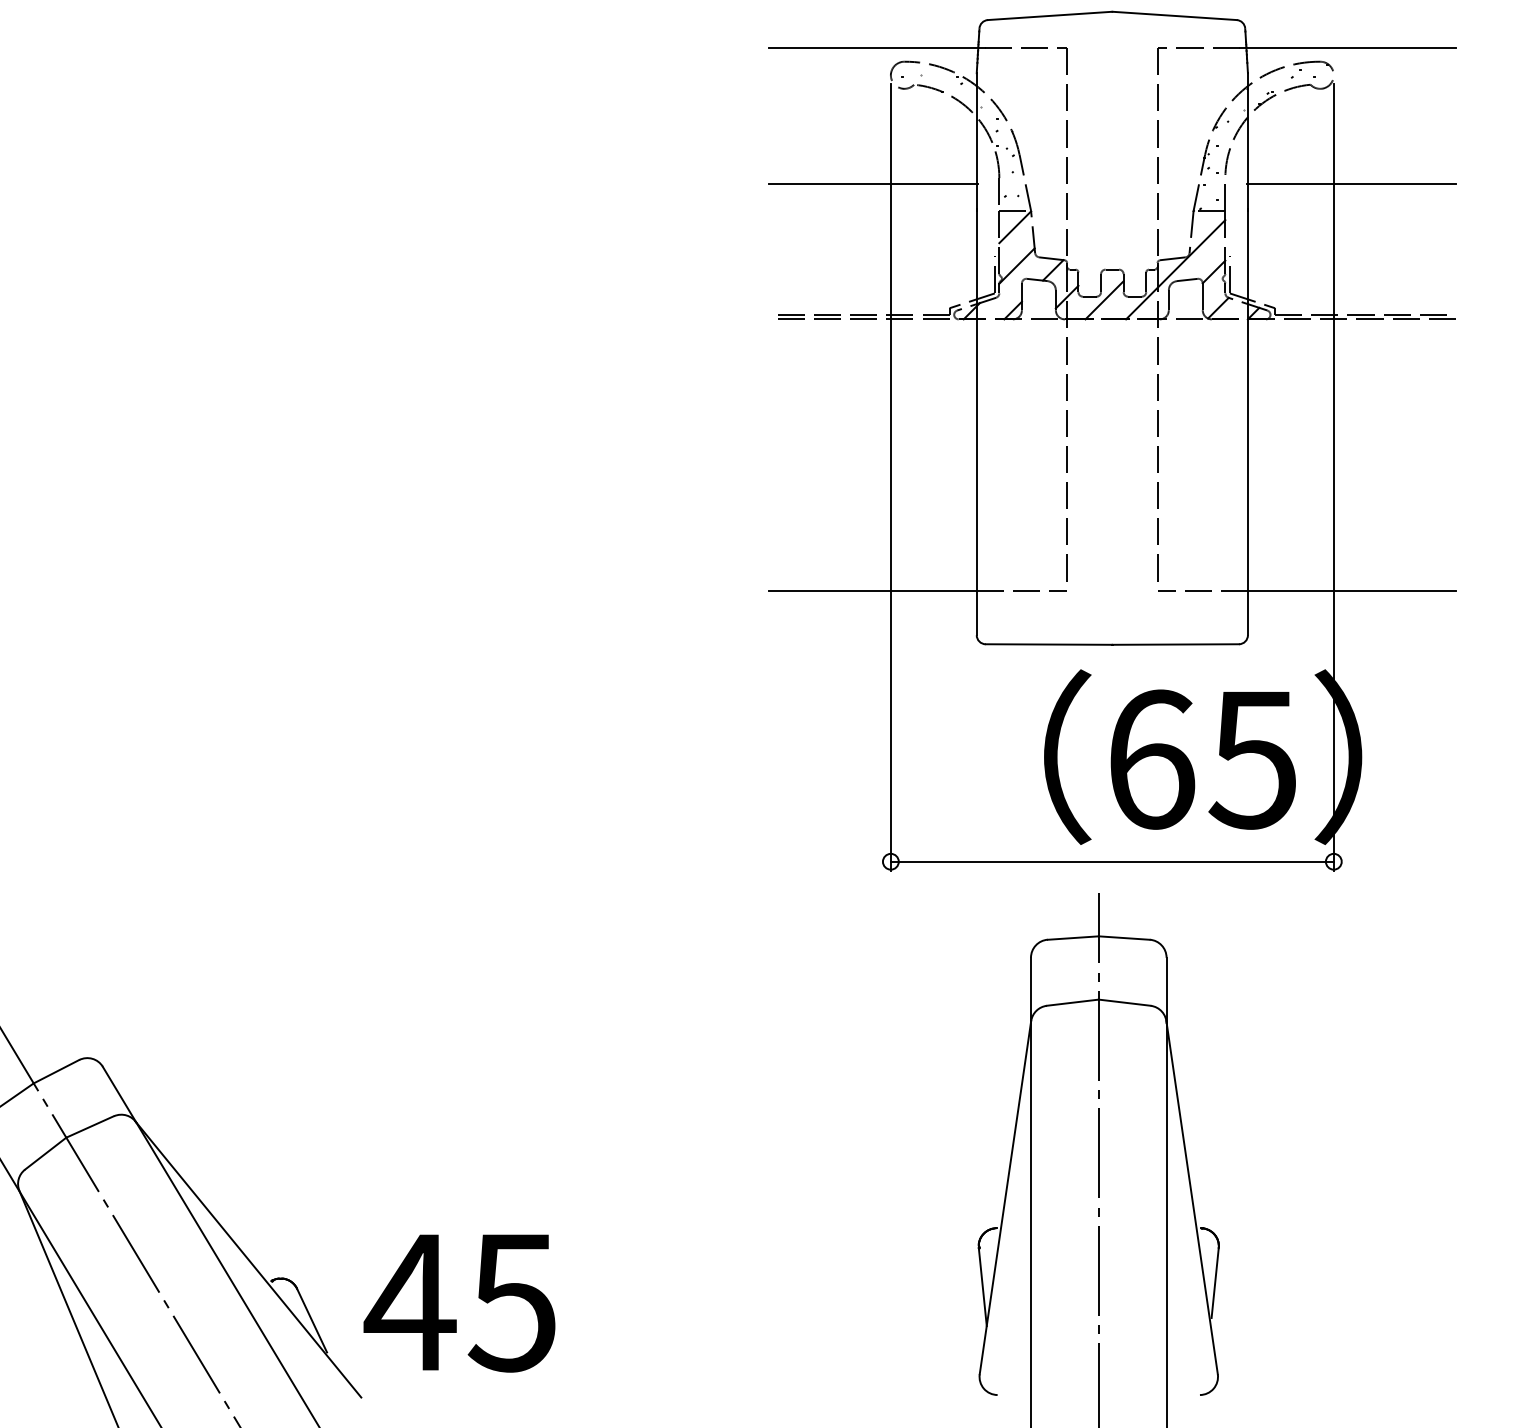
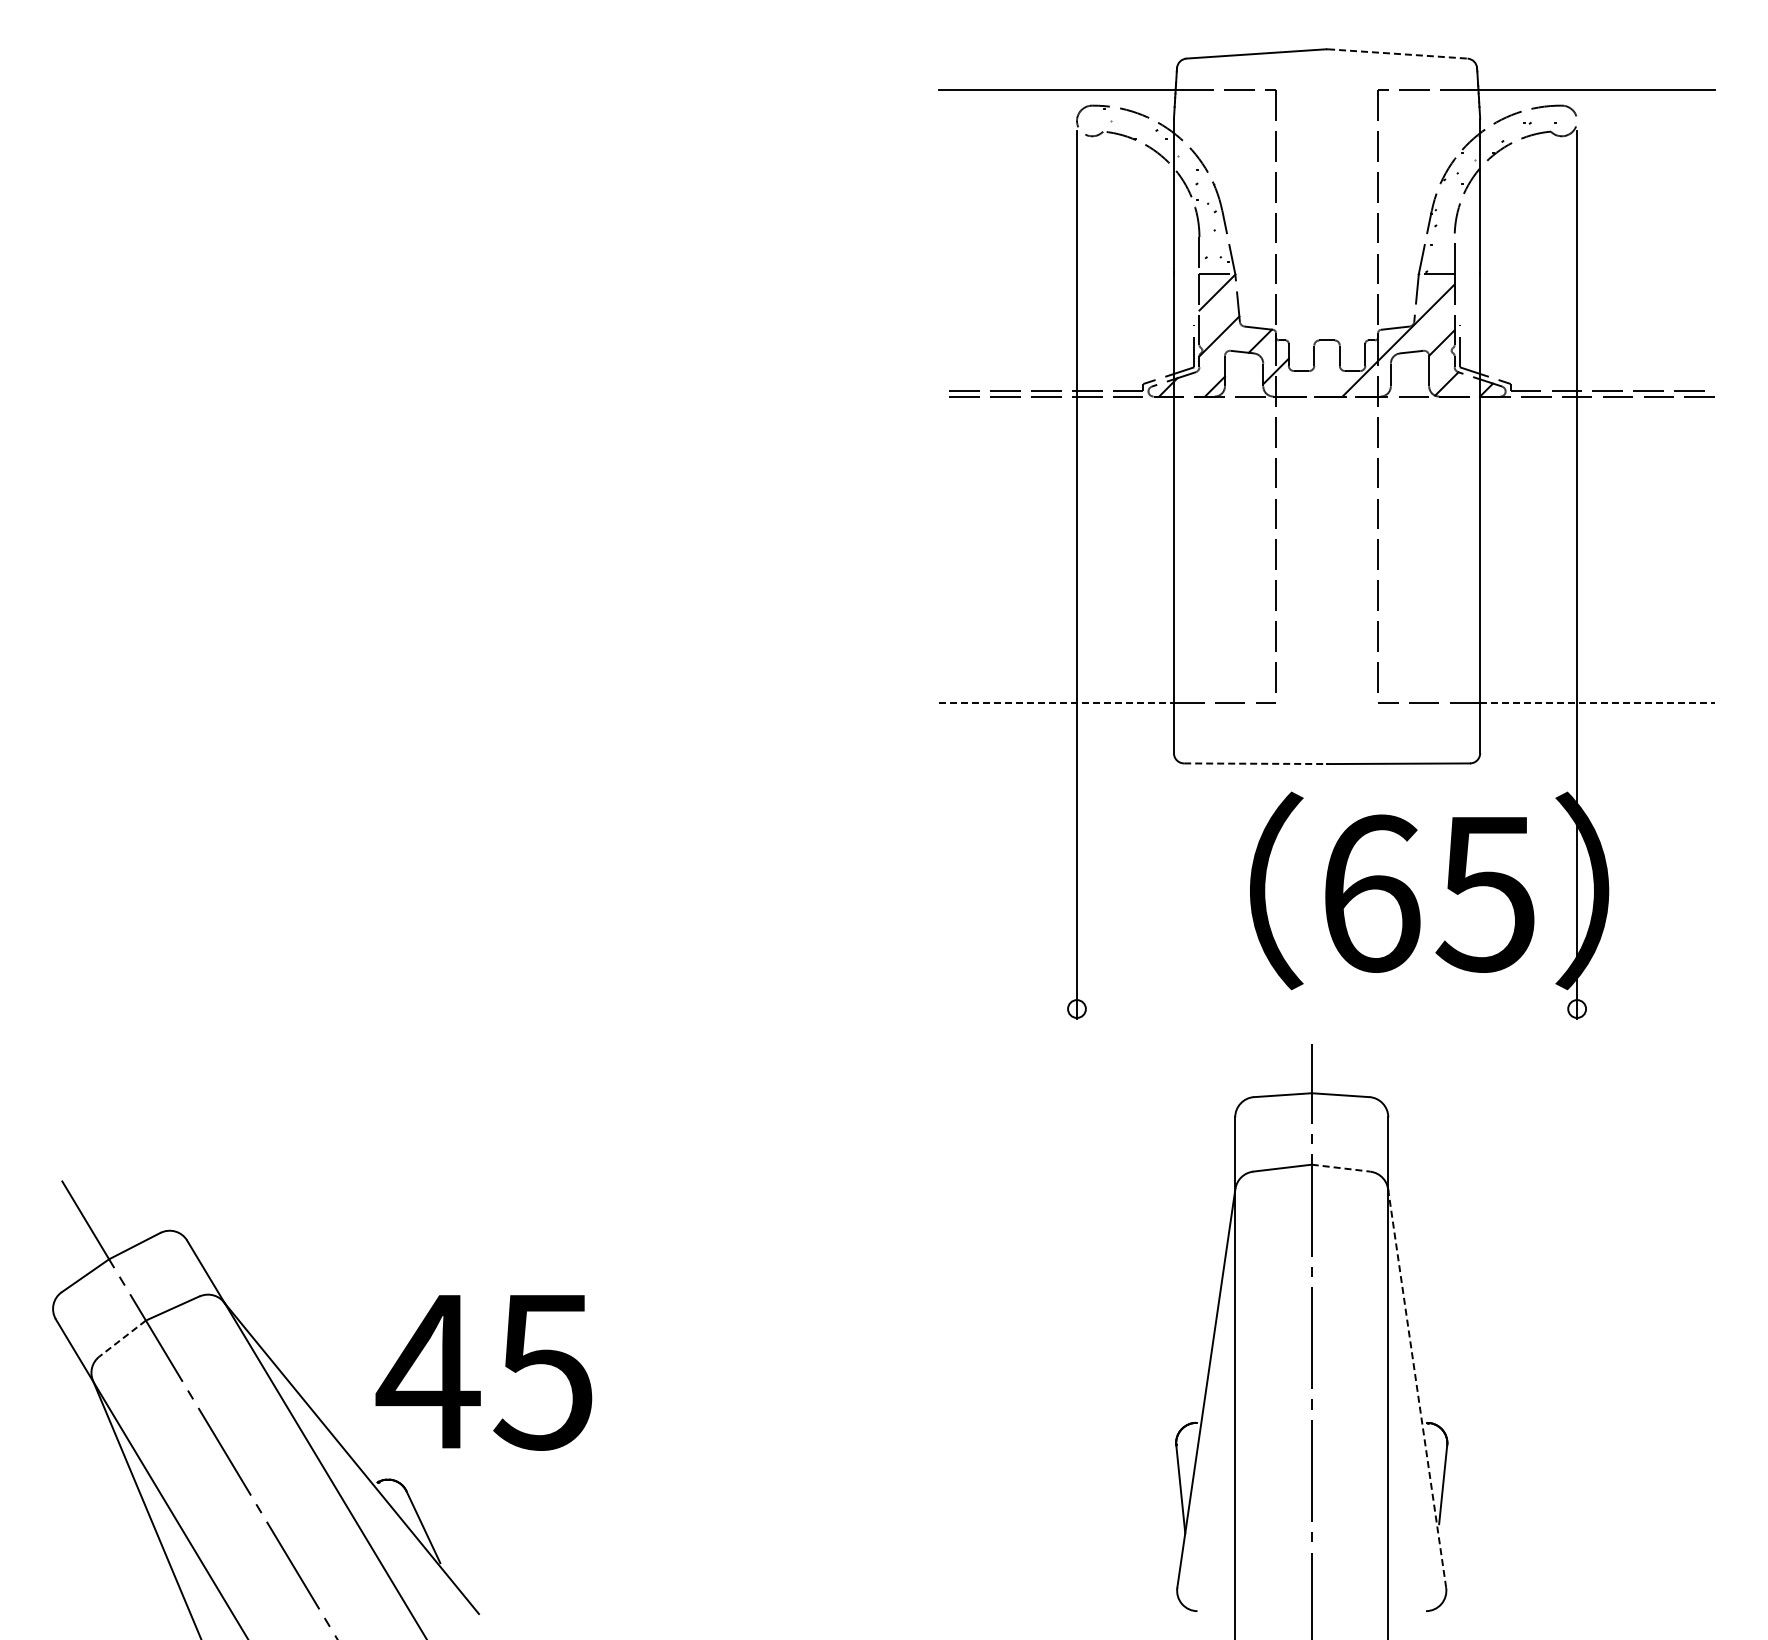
line: (1174, 15) -> (1397, 53), solid -> dashed
line: (873, 183) -> (1057, 243), removed
line: (1350, 183) -> (1596, 243), removed
line: (1103, 299) -> (1317, 374), removed
line: (873, 590) -> (1057, 702), solid -> dashed
line: (1352, 590) -> (1598, 702), solid -> dashed
line: (1048, 644) -> (1255, 763), solid -> dashed
line: (1111, 862) -> (1326, 1009), removed
line: (1125, 1002) -> (1341, 1168), solid -> dashed
line: (45, 1153) -> (122, 1338), solid -> dashed
line: (1192, 1197) -> (1417, 1388), solid -> dashed
text: (459, 1303) -> (483, 1372), moved

